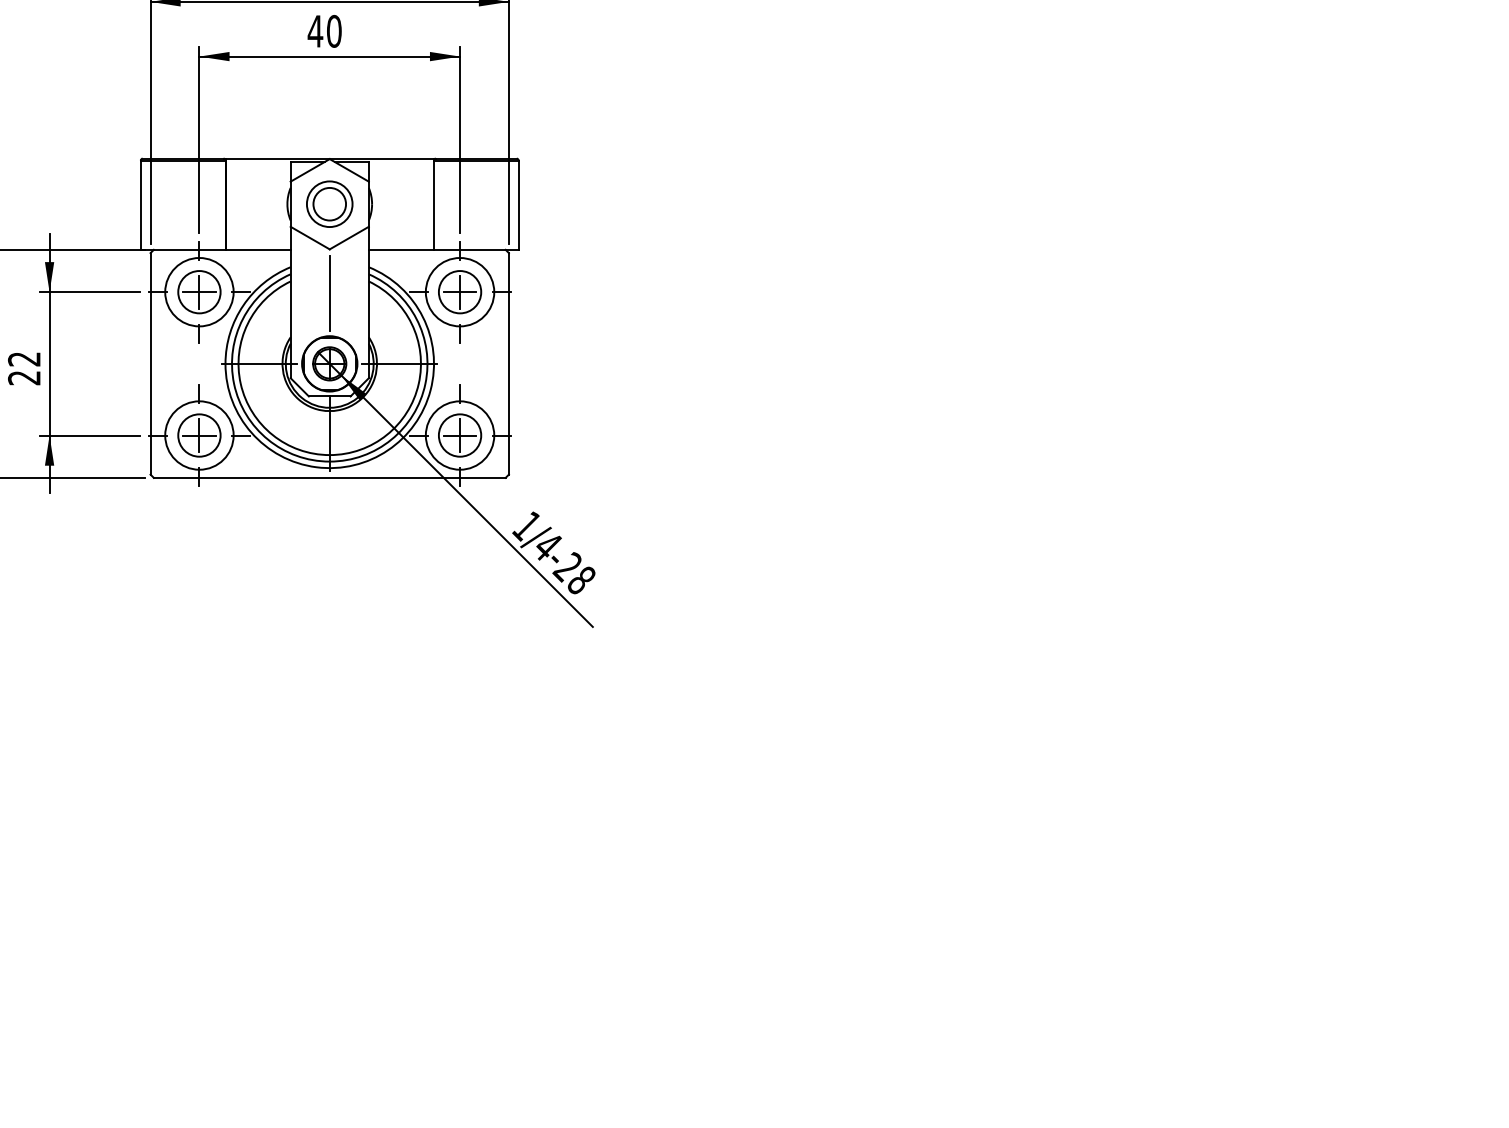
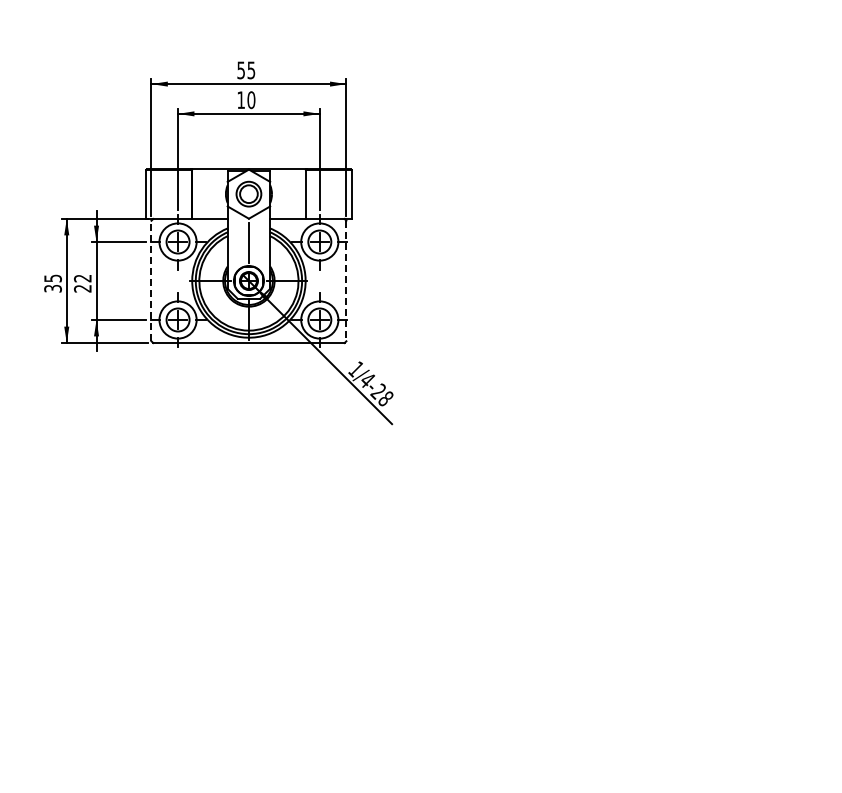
text: (316, 30) -> (241, 99), 40 -> 10
line: (150, 362) -> (151, 280), solid -> dashed
line: (509, 364) -> (346, 281), solid -> dashed

